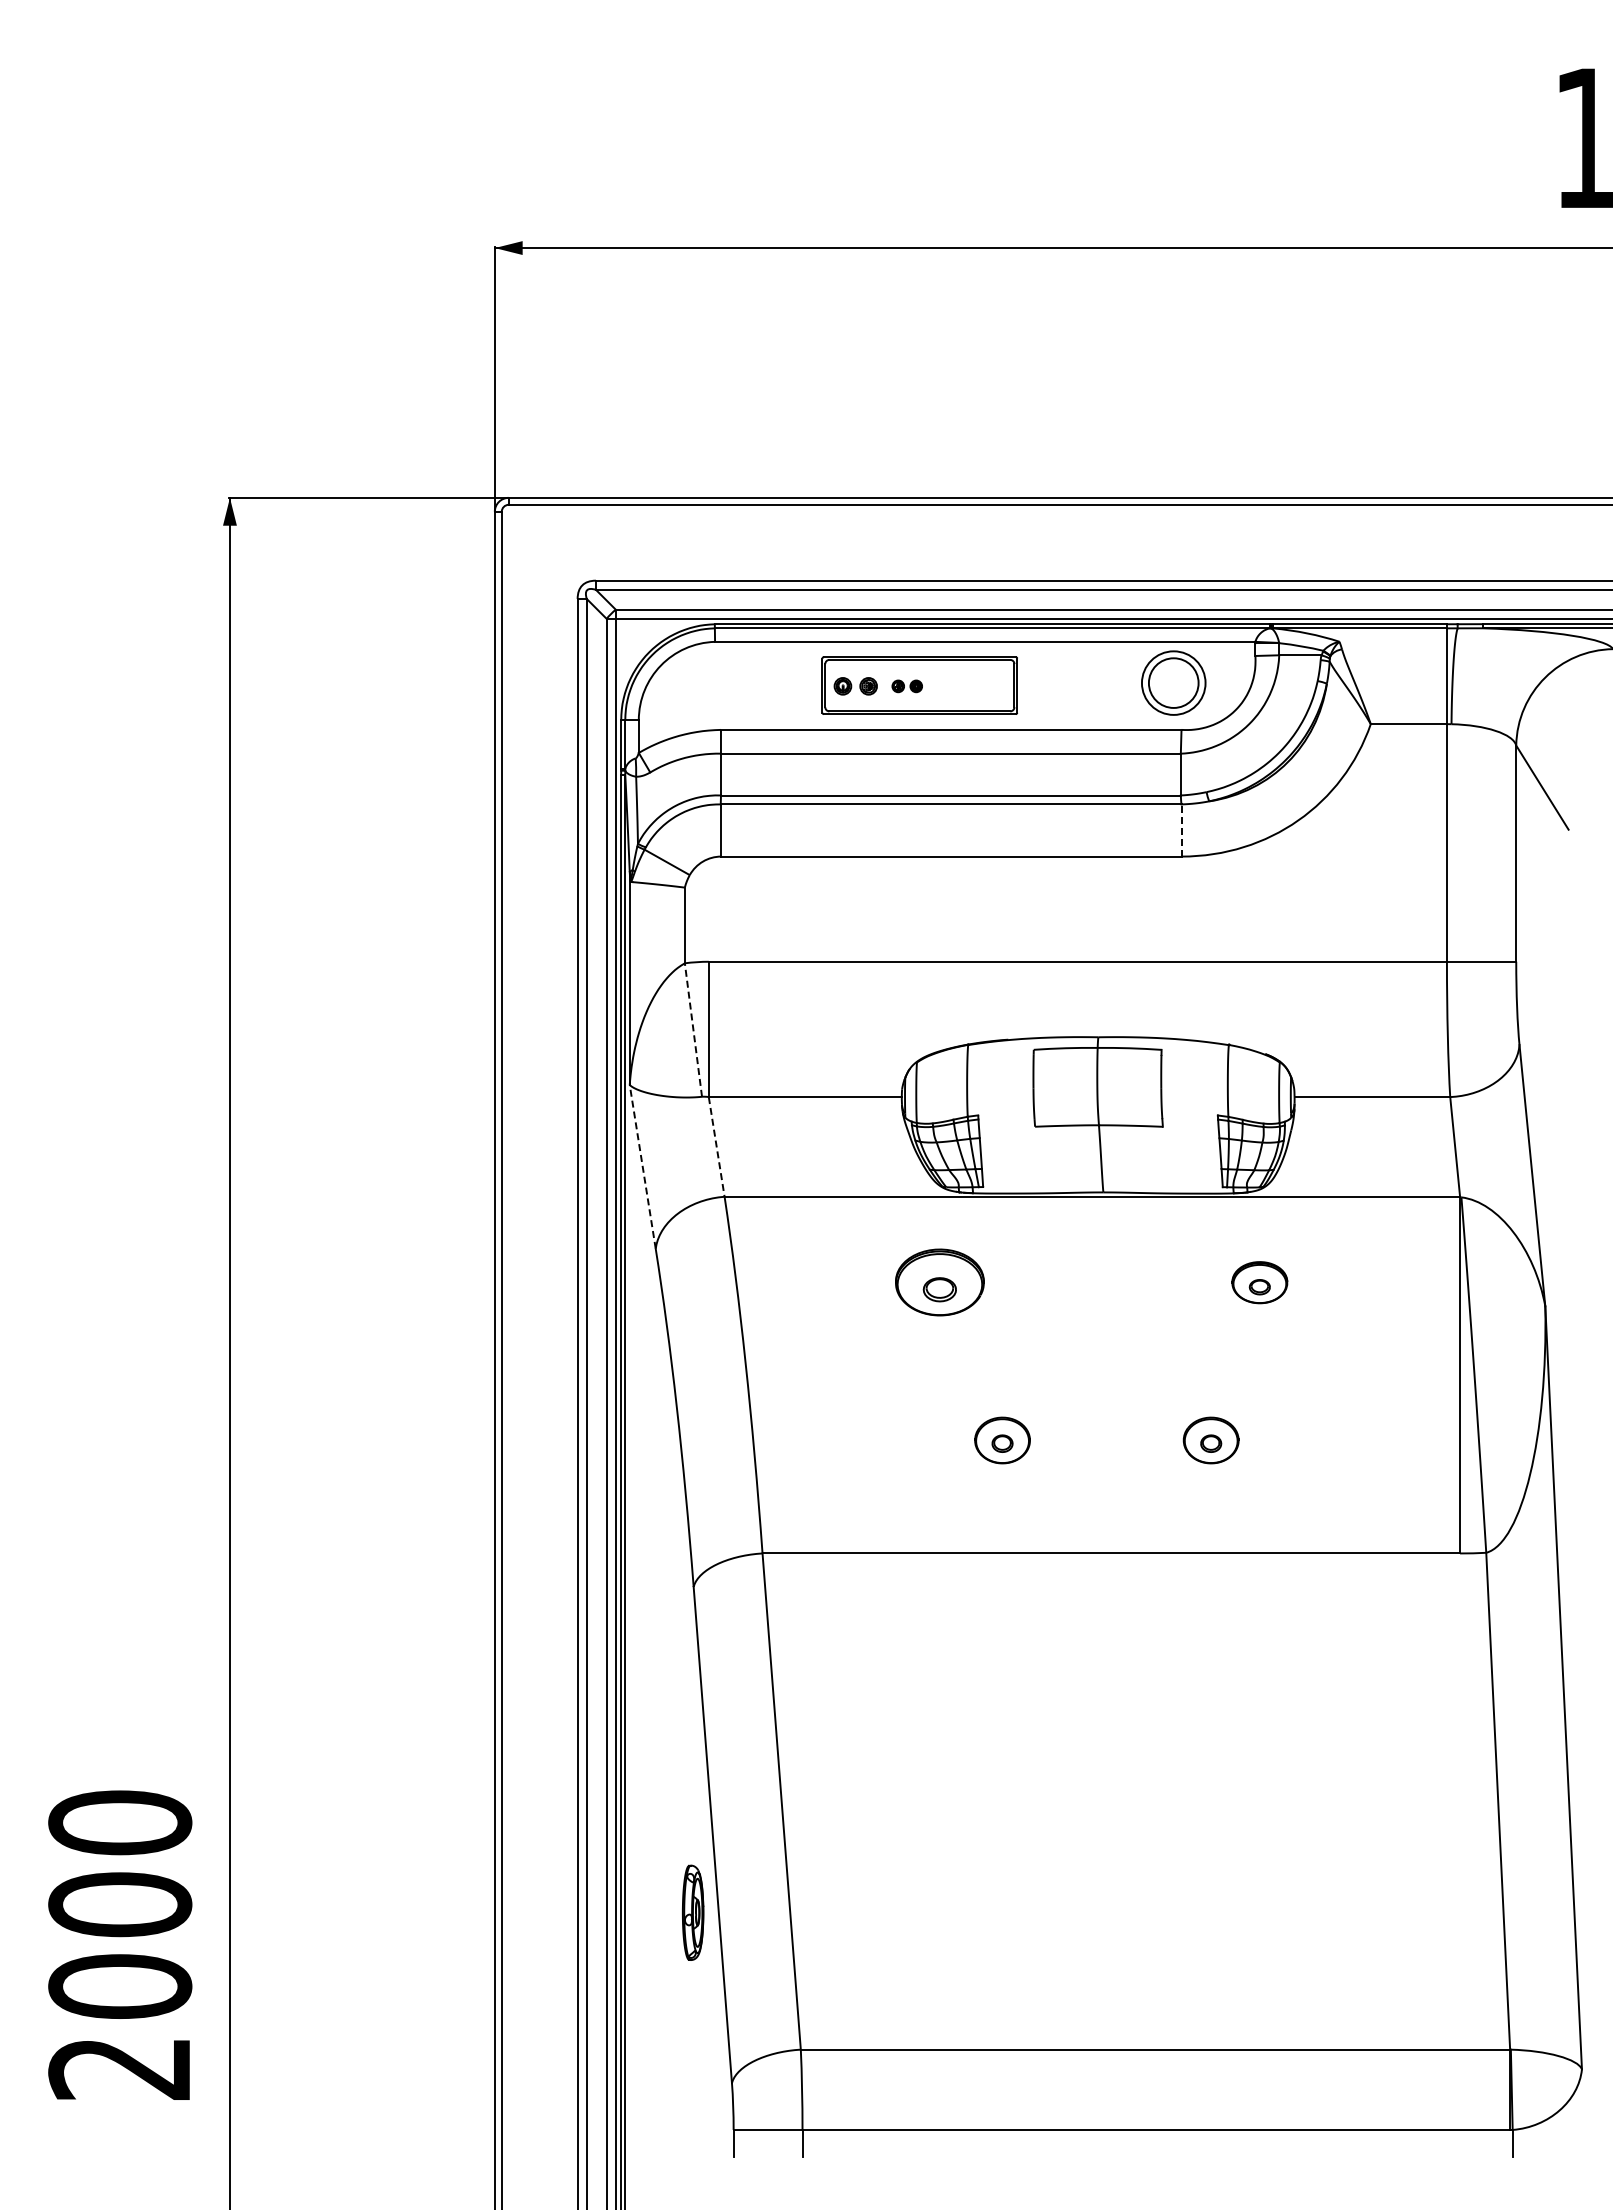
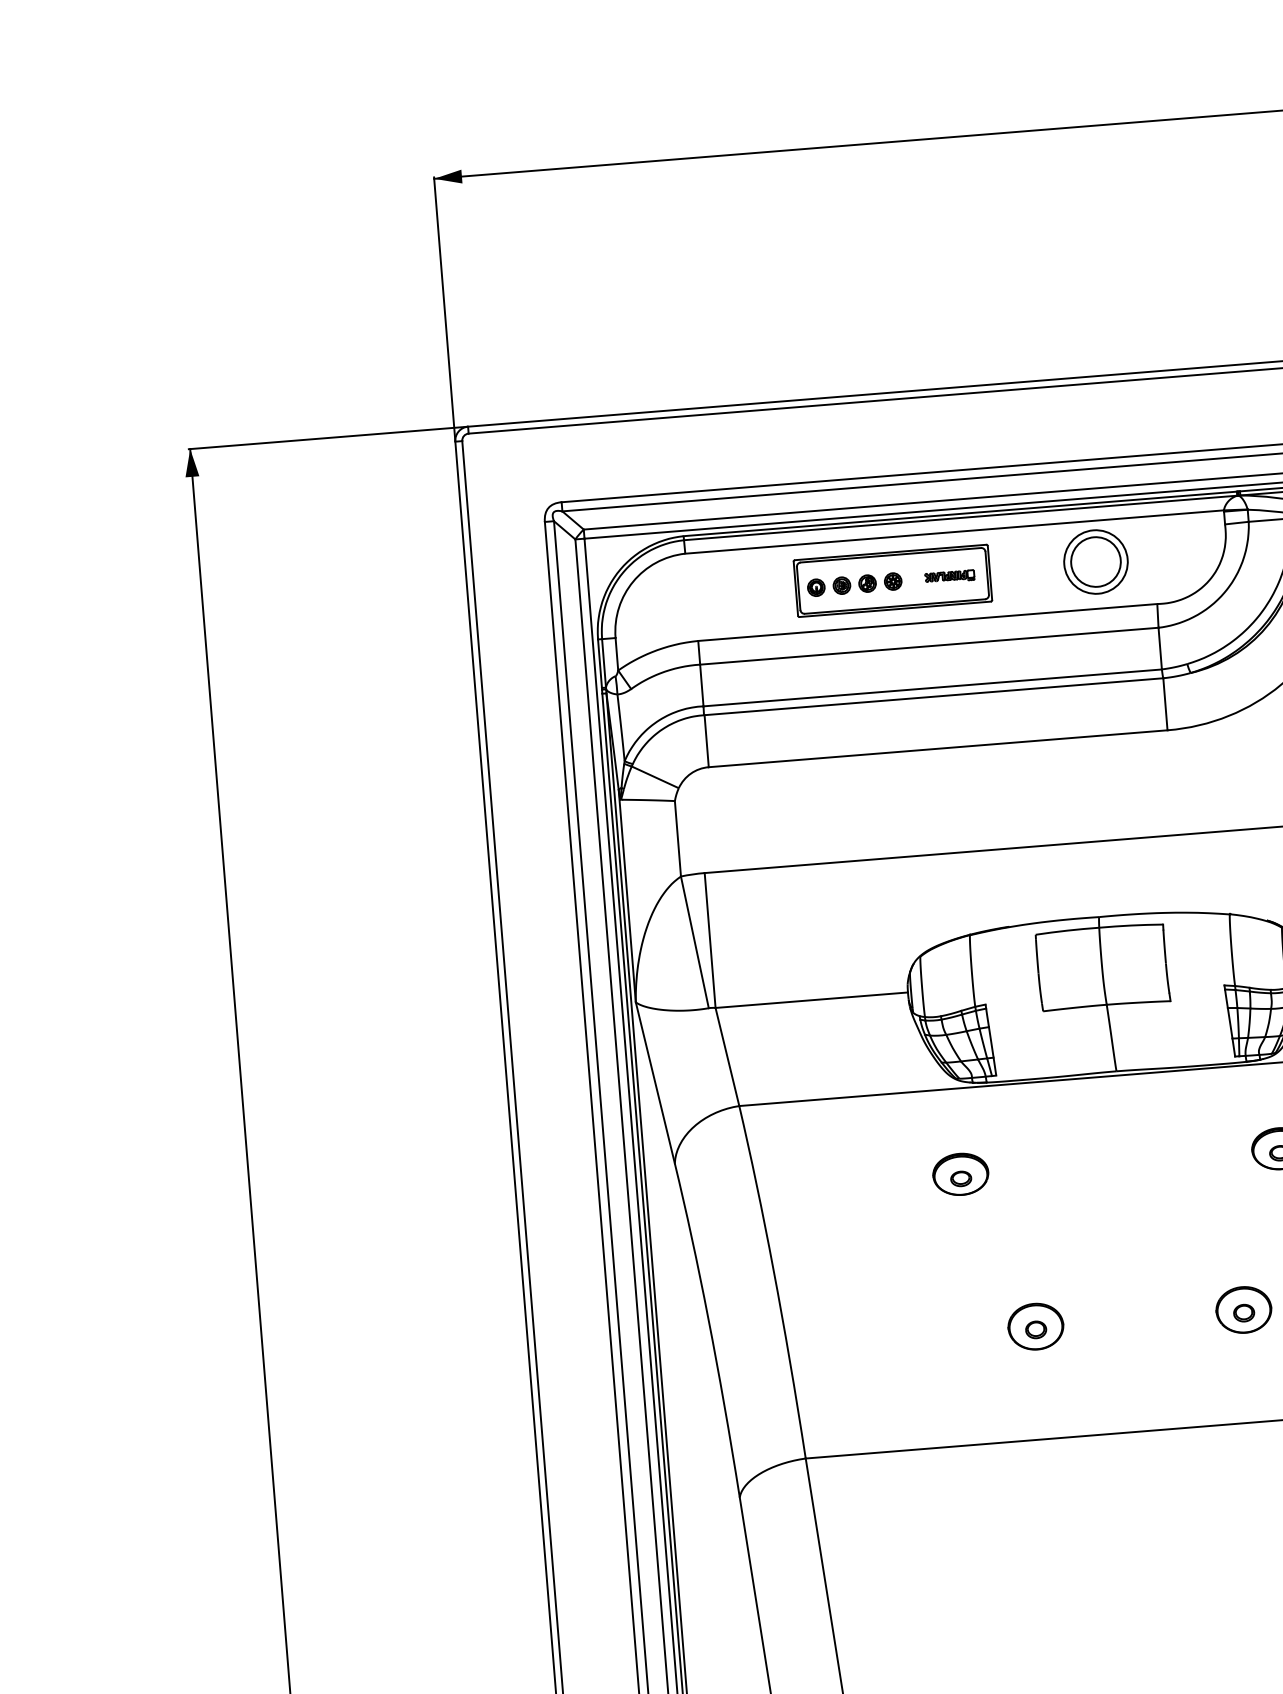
part: (1173, 682) -> (1095, 561), moved
part: (907, 686) -> (880, 582), size x1.43
part: (976, 686) -> (949, 577), added
line: (1181, 829) -> (1165, 703), dashed -> solid
line: (693, 1029) -> (694, 941), dashed -> solid
line: (716, 1147) -> (727, 1057), dashed -> solid
line: (642, 1166) -> (655, 1082), dashed -> solid
part: (939, 1282) -> (960, 1174), size x0.62

